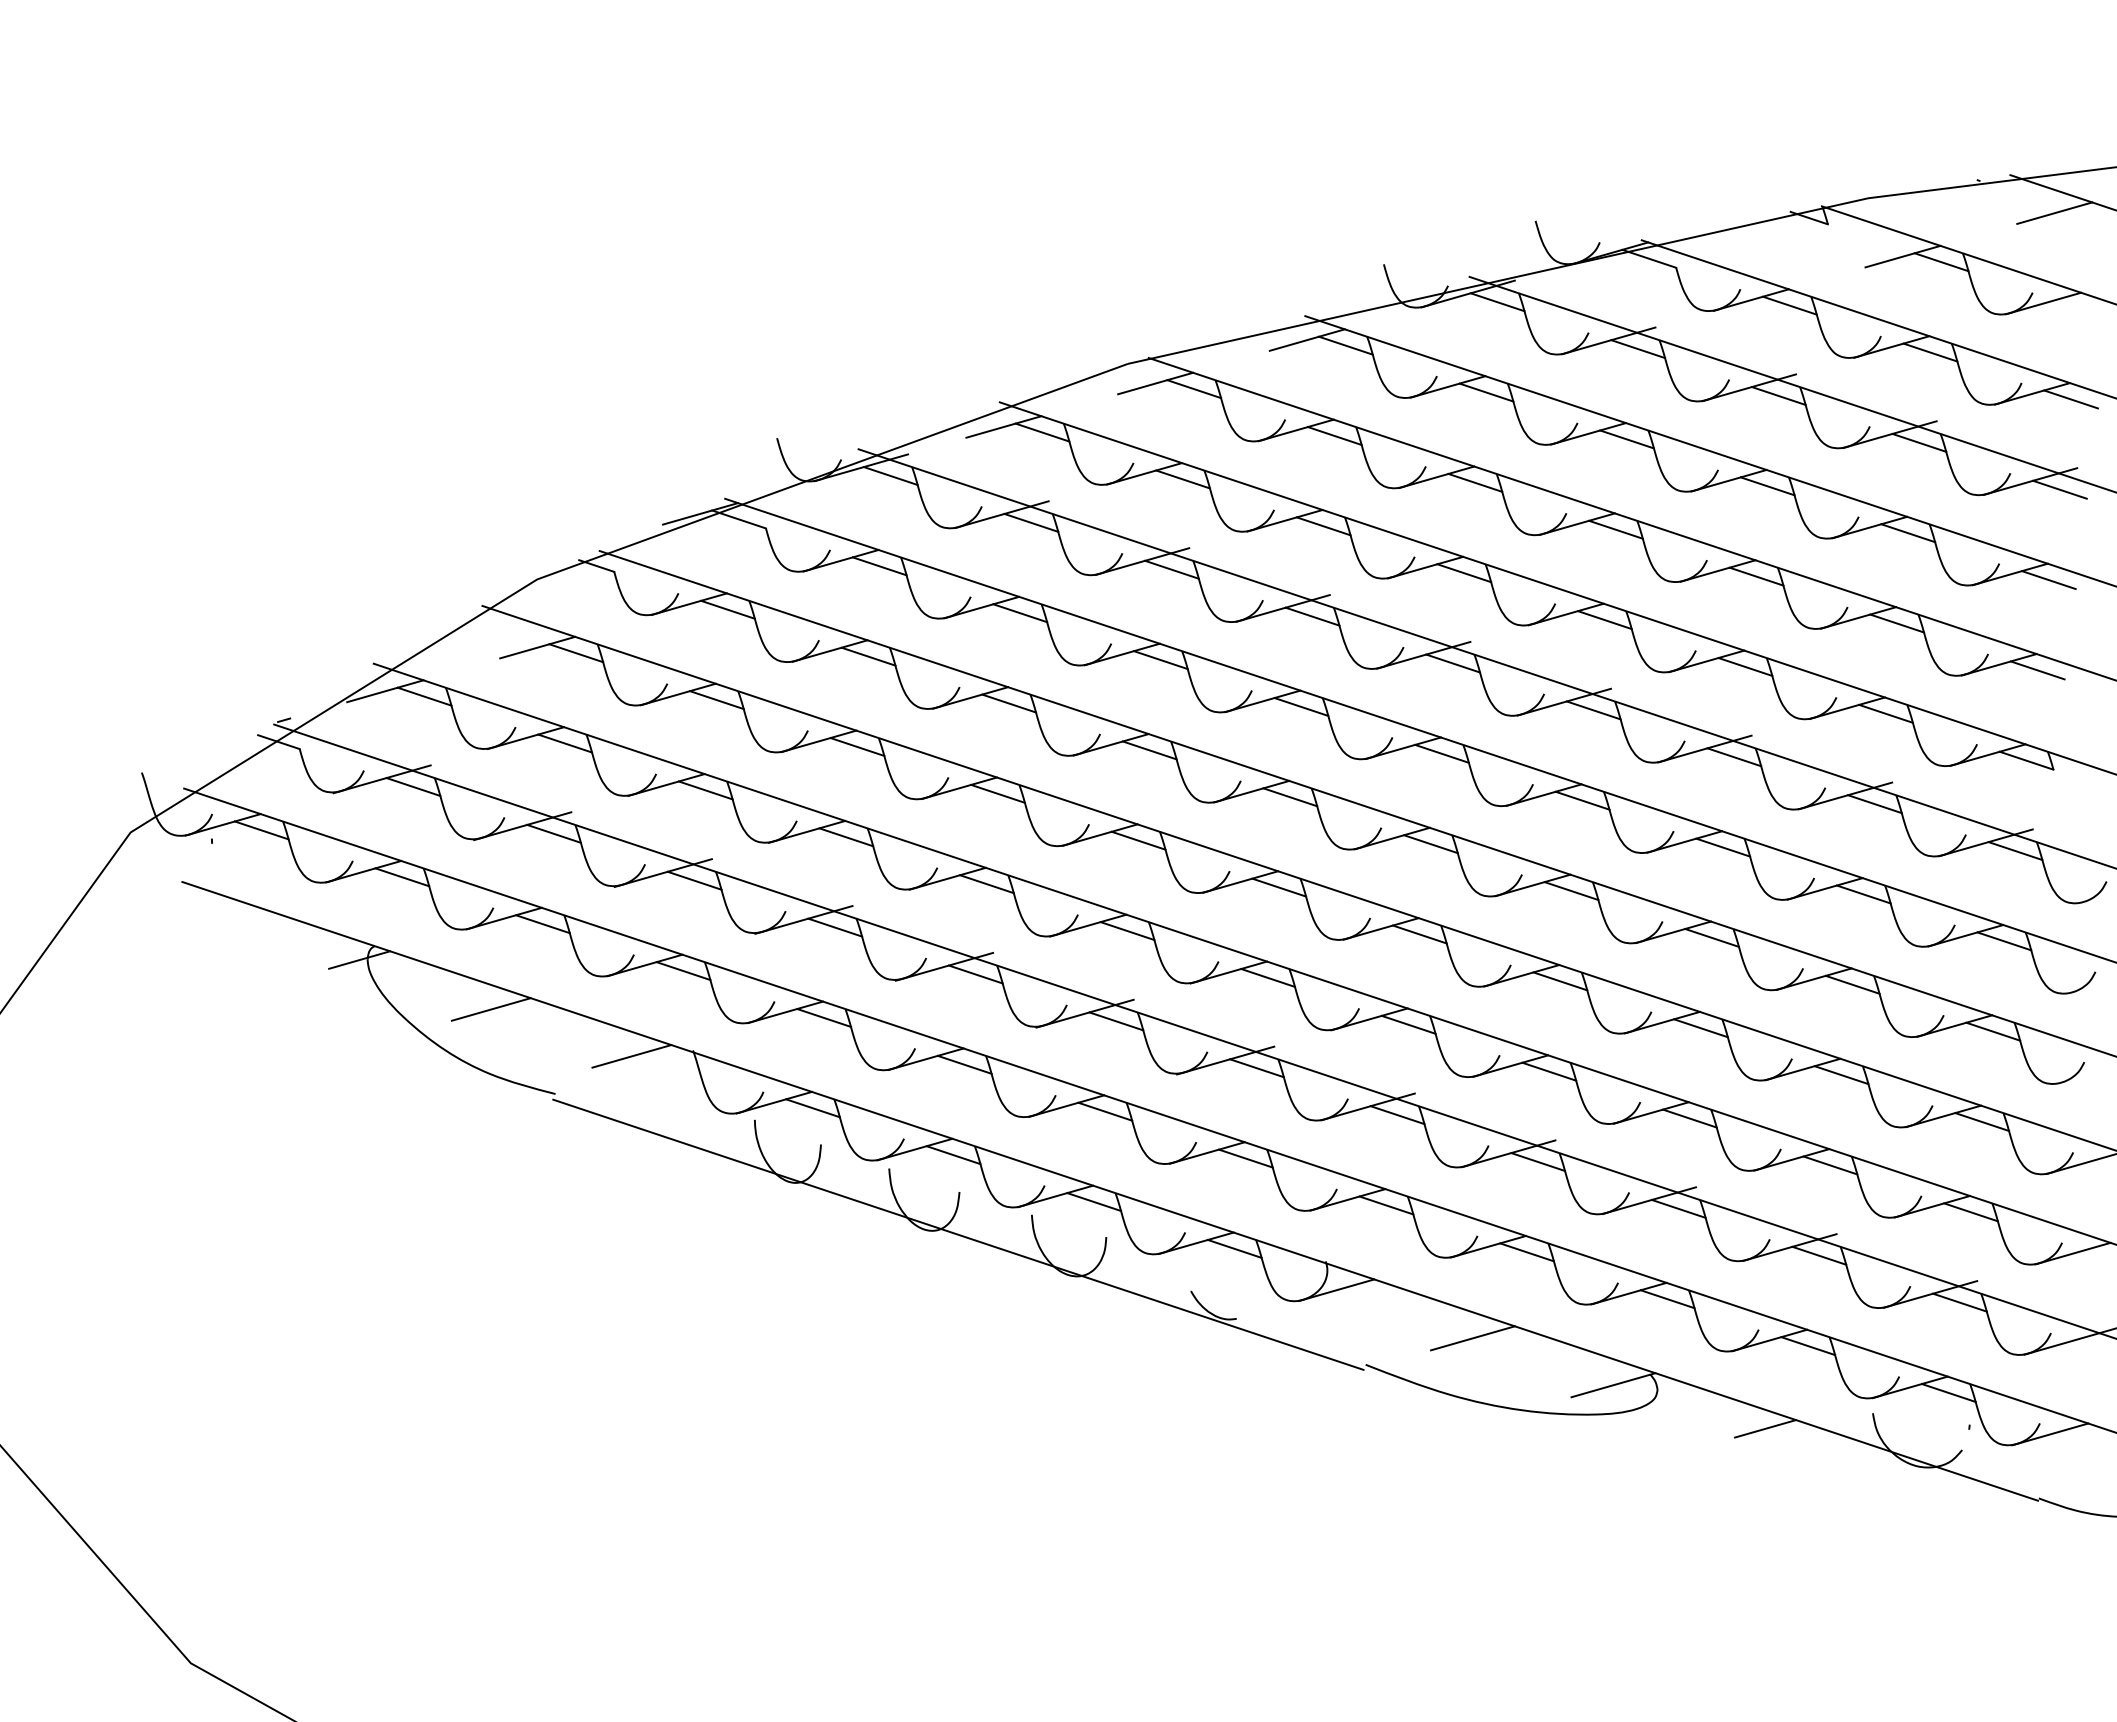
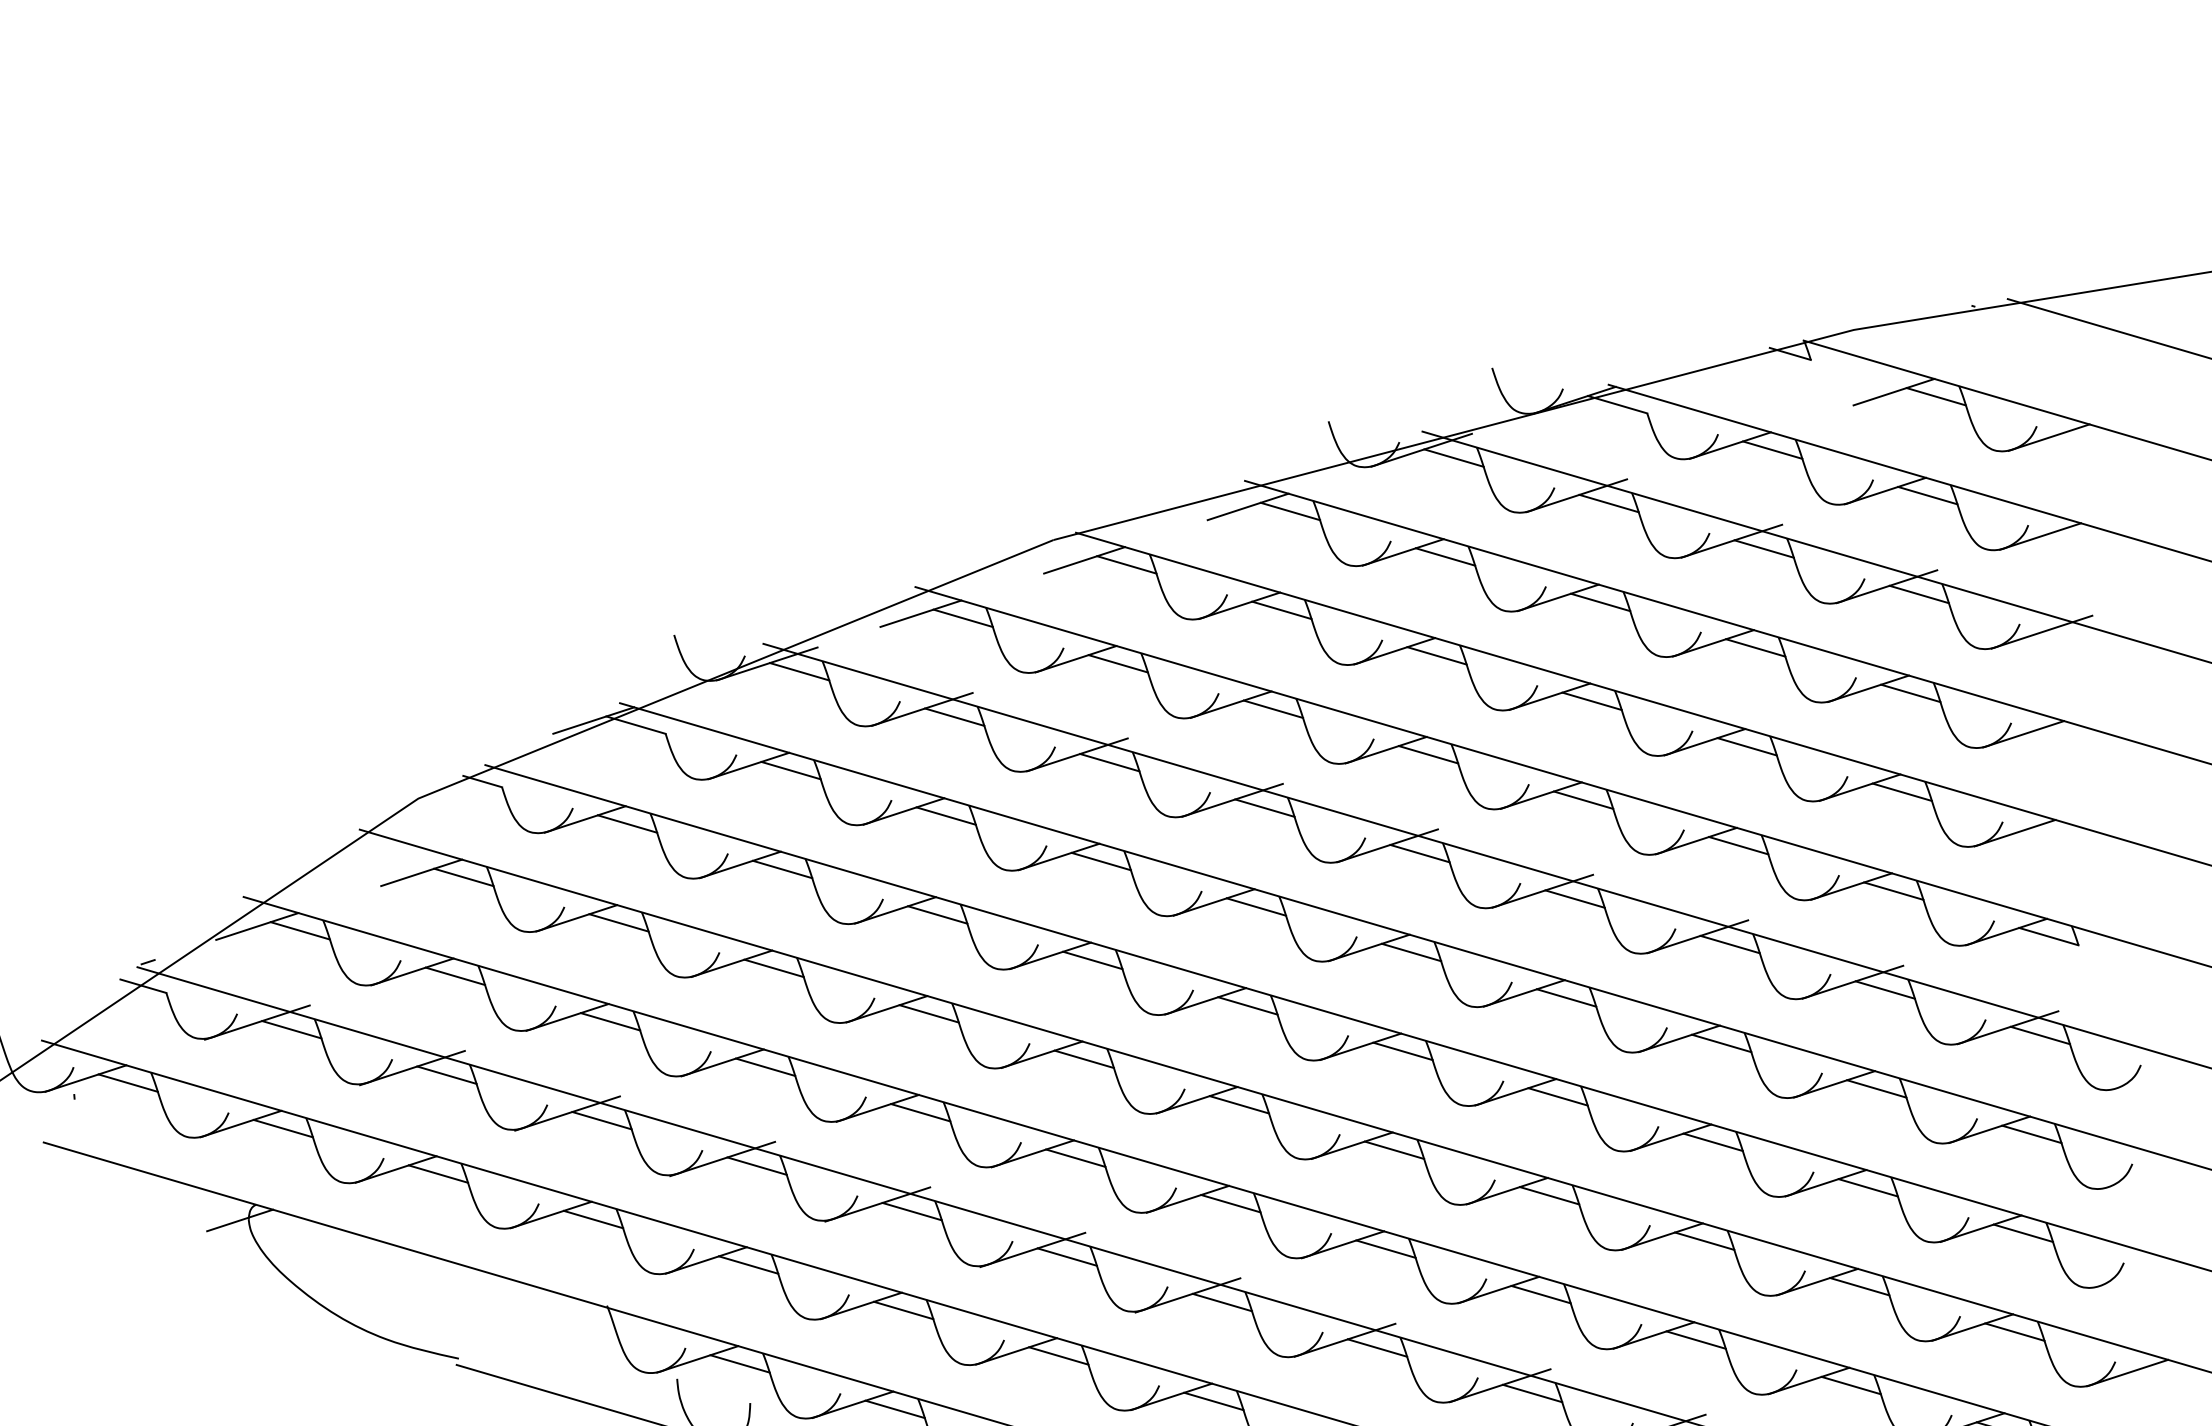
line: (2054, 212) -> (2057, 338), removed
line: (2070, 399) -> (2082, 541), removed
line: (2059, 489) -> (2073, 639), removed
line: (2048, 580) -> (2065, 739), removed
line: (2037, 670) -> (2057, 837), removed
line: (490, 1009) -> (384, 1269), removed
line: (631, 1056) -> (540, 1314), removed

